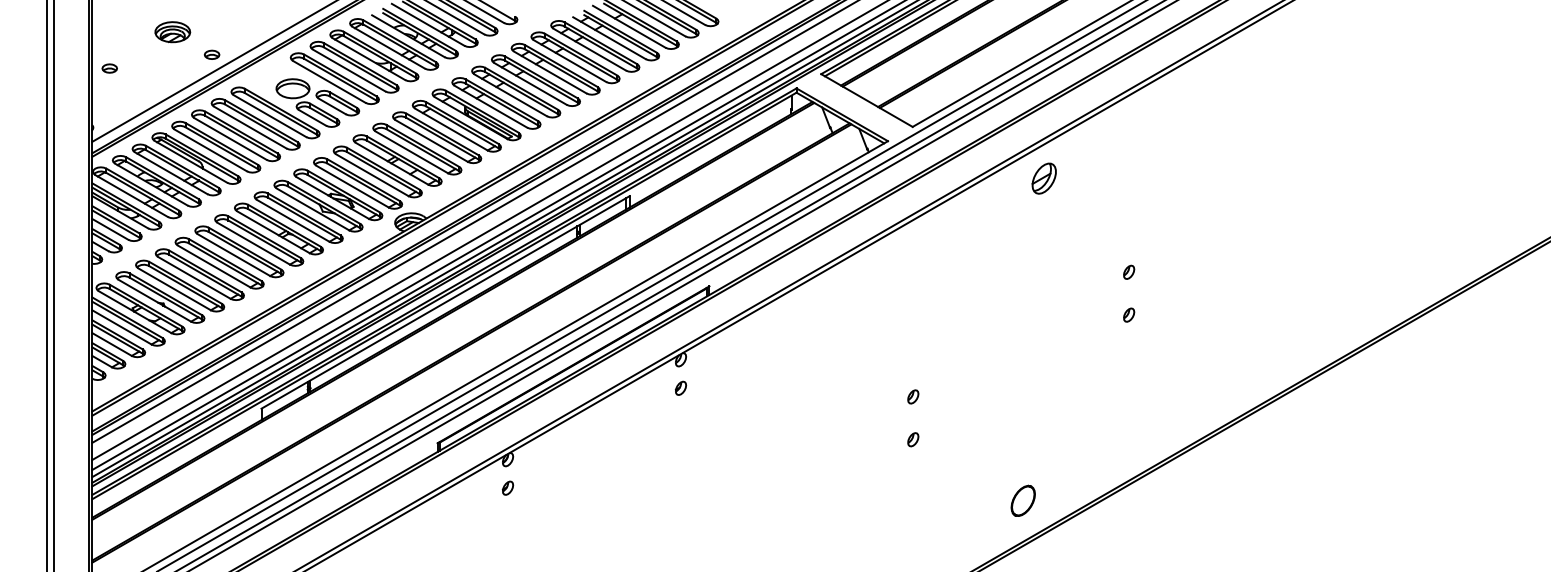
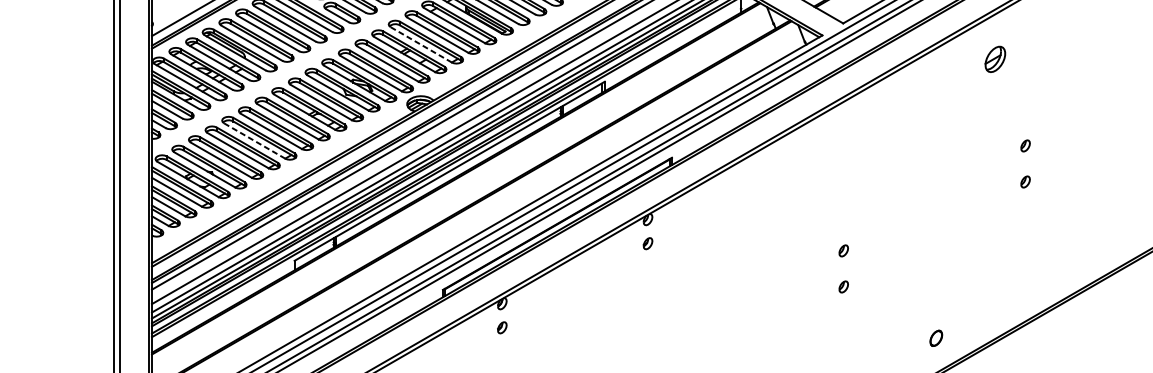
line: (411, 152) -> (420, 44), solid -> dashed
part: (1043, 178) -> (994, 59), moved
line: (214, 266) -> (255, 141), solid -> dashed
part: (1022, 500) -> (935, 338), size x0.6

